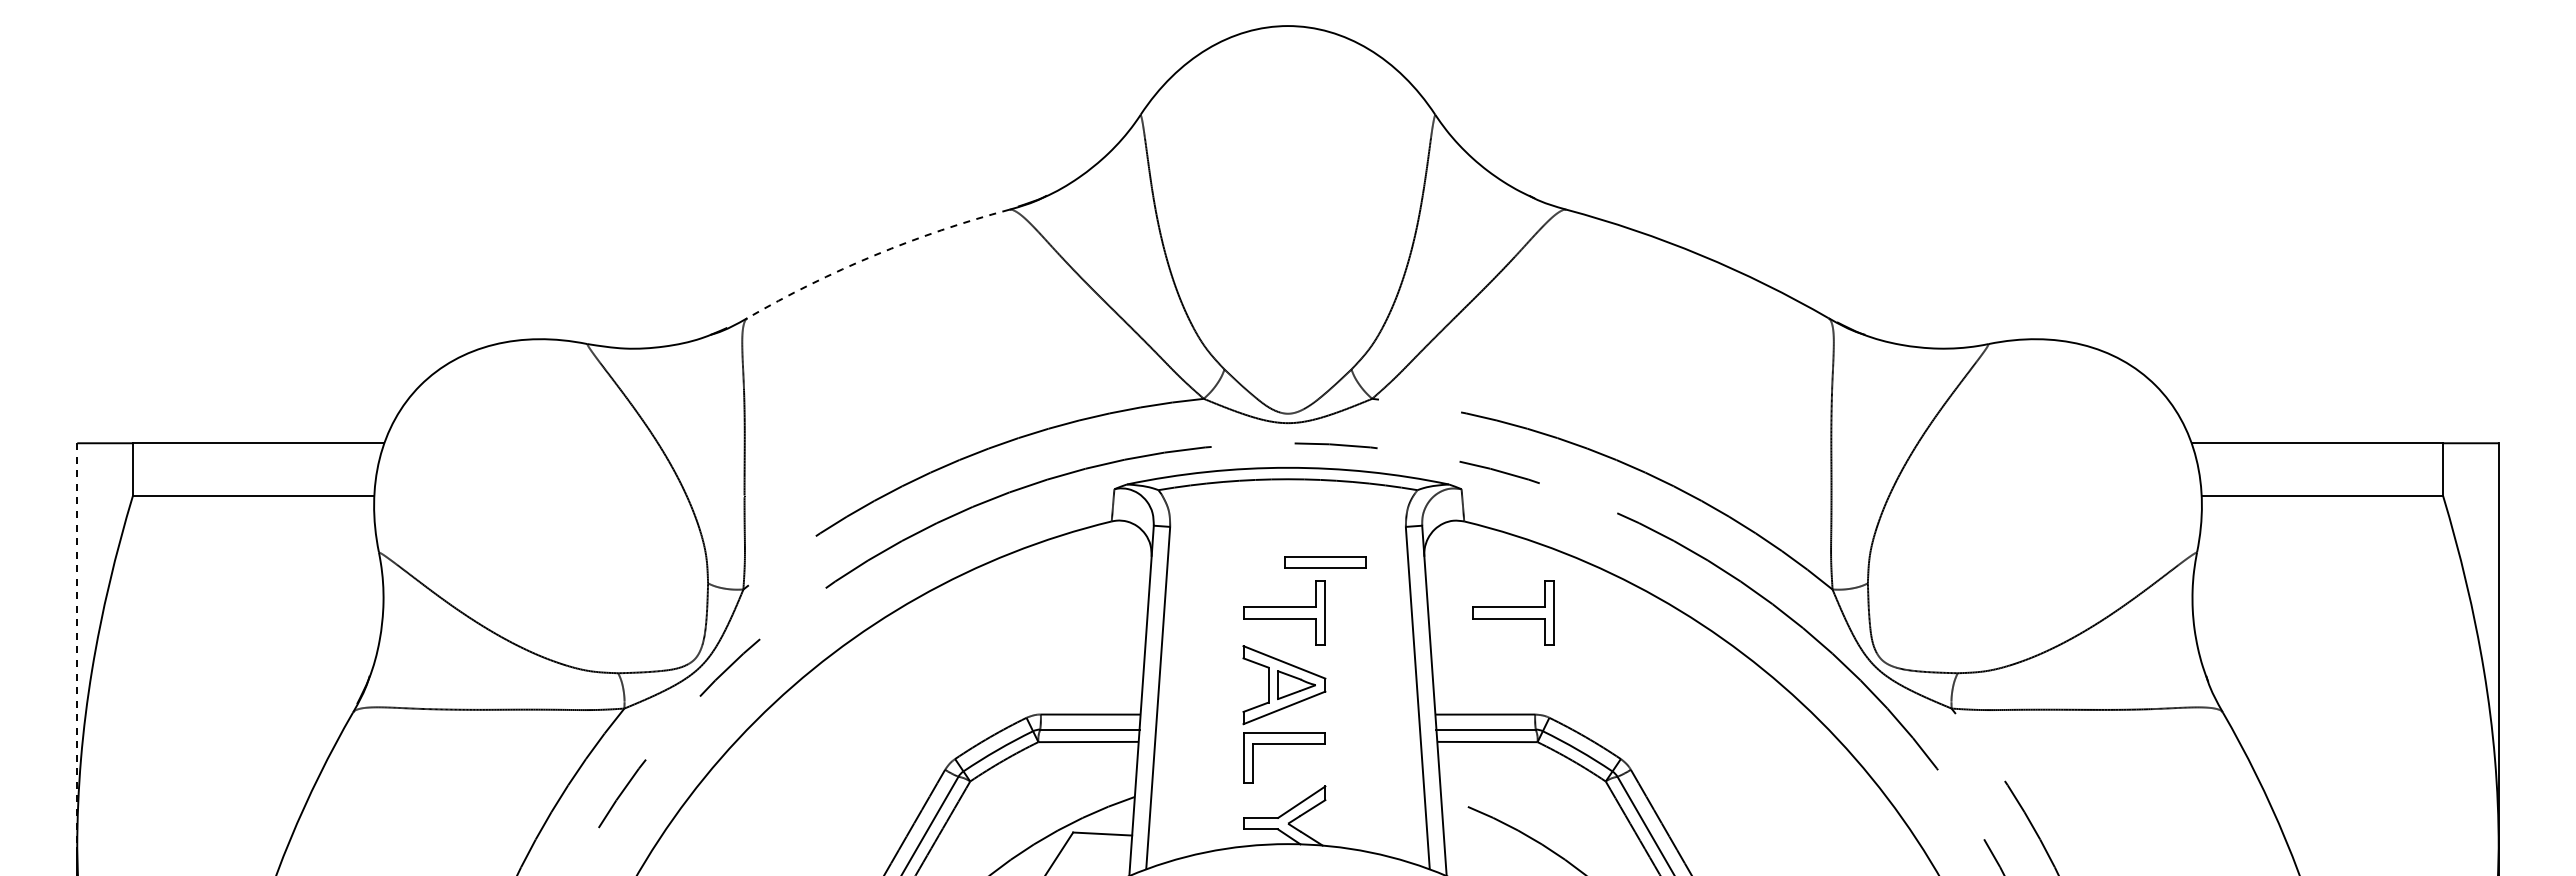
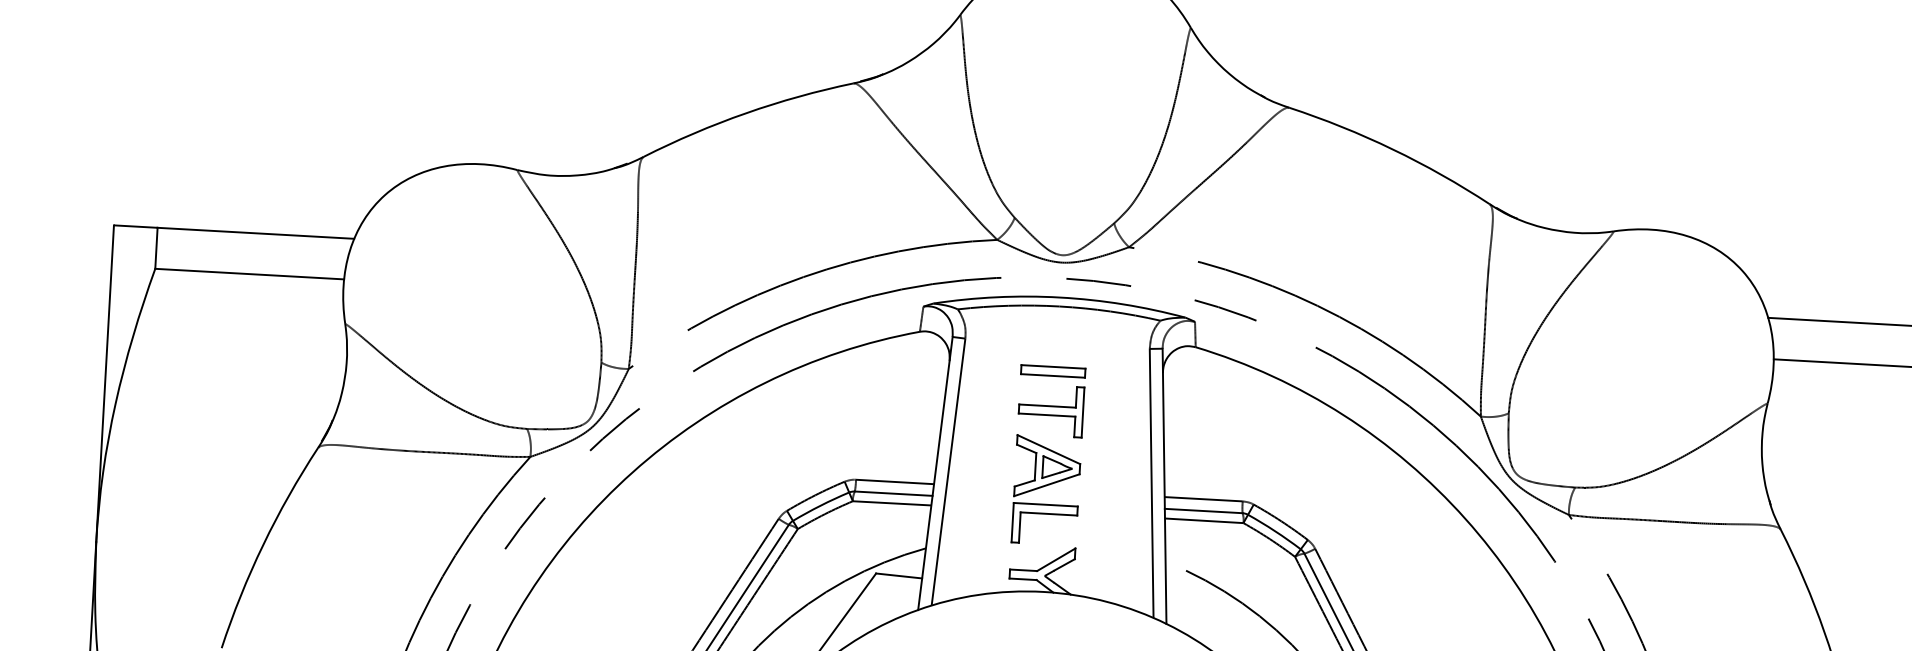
arc: (874, 255) -> (745, 113), dashed -> solid
part: (1325, 562) -> (1053, 371), moved
part: (1513, 612) -> (1230, 420), removed
line: (77, 646) -> (105, 384), dashed -> solid

